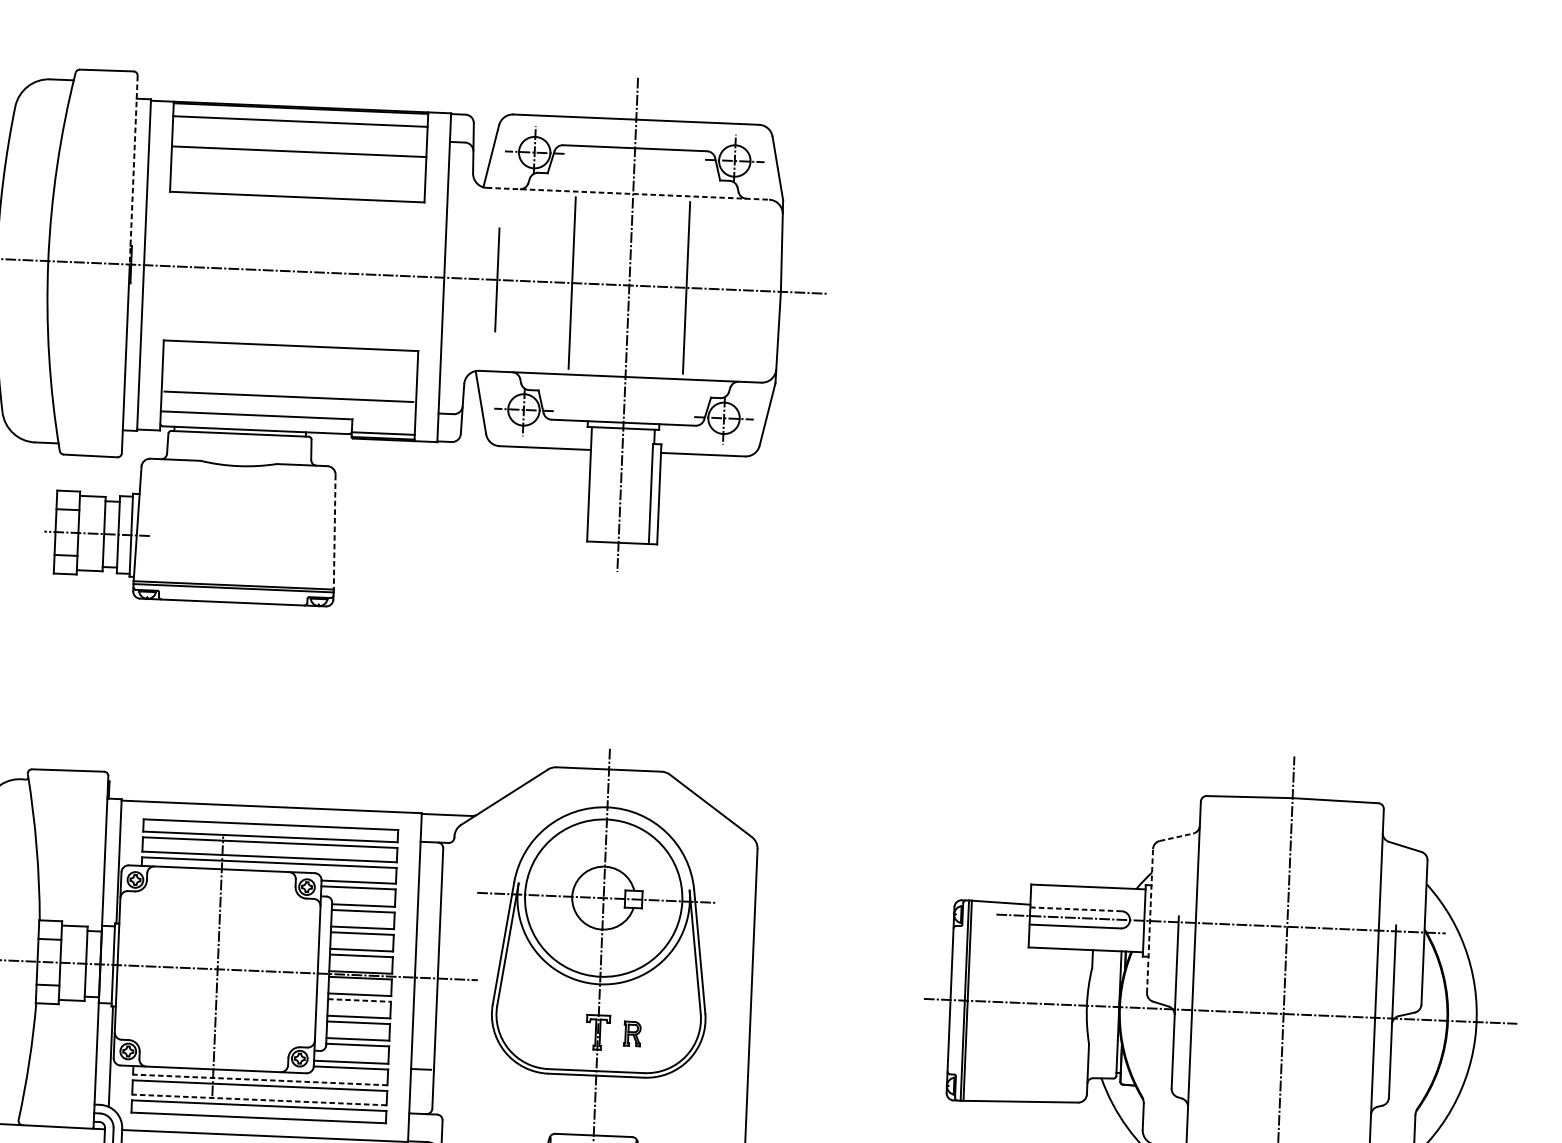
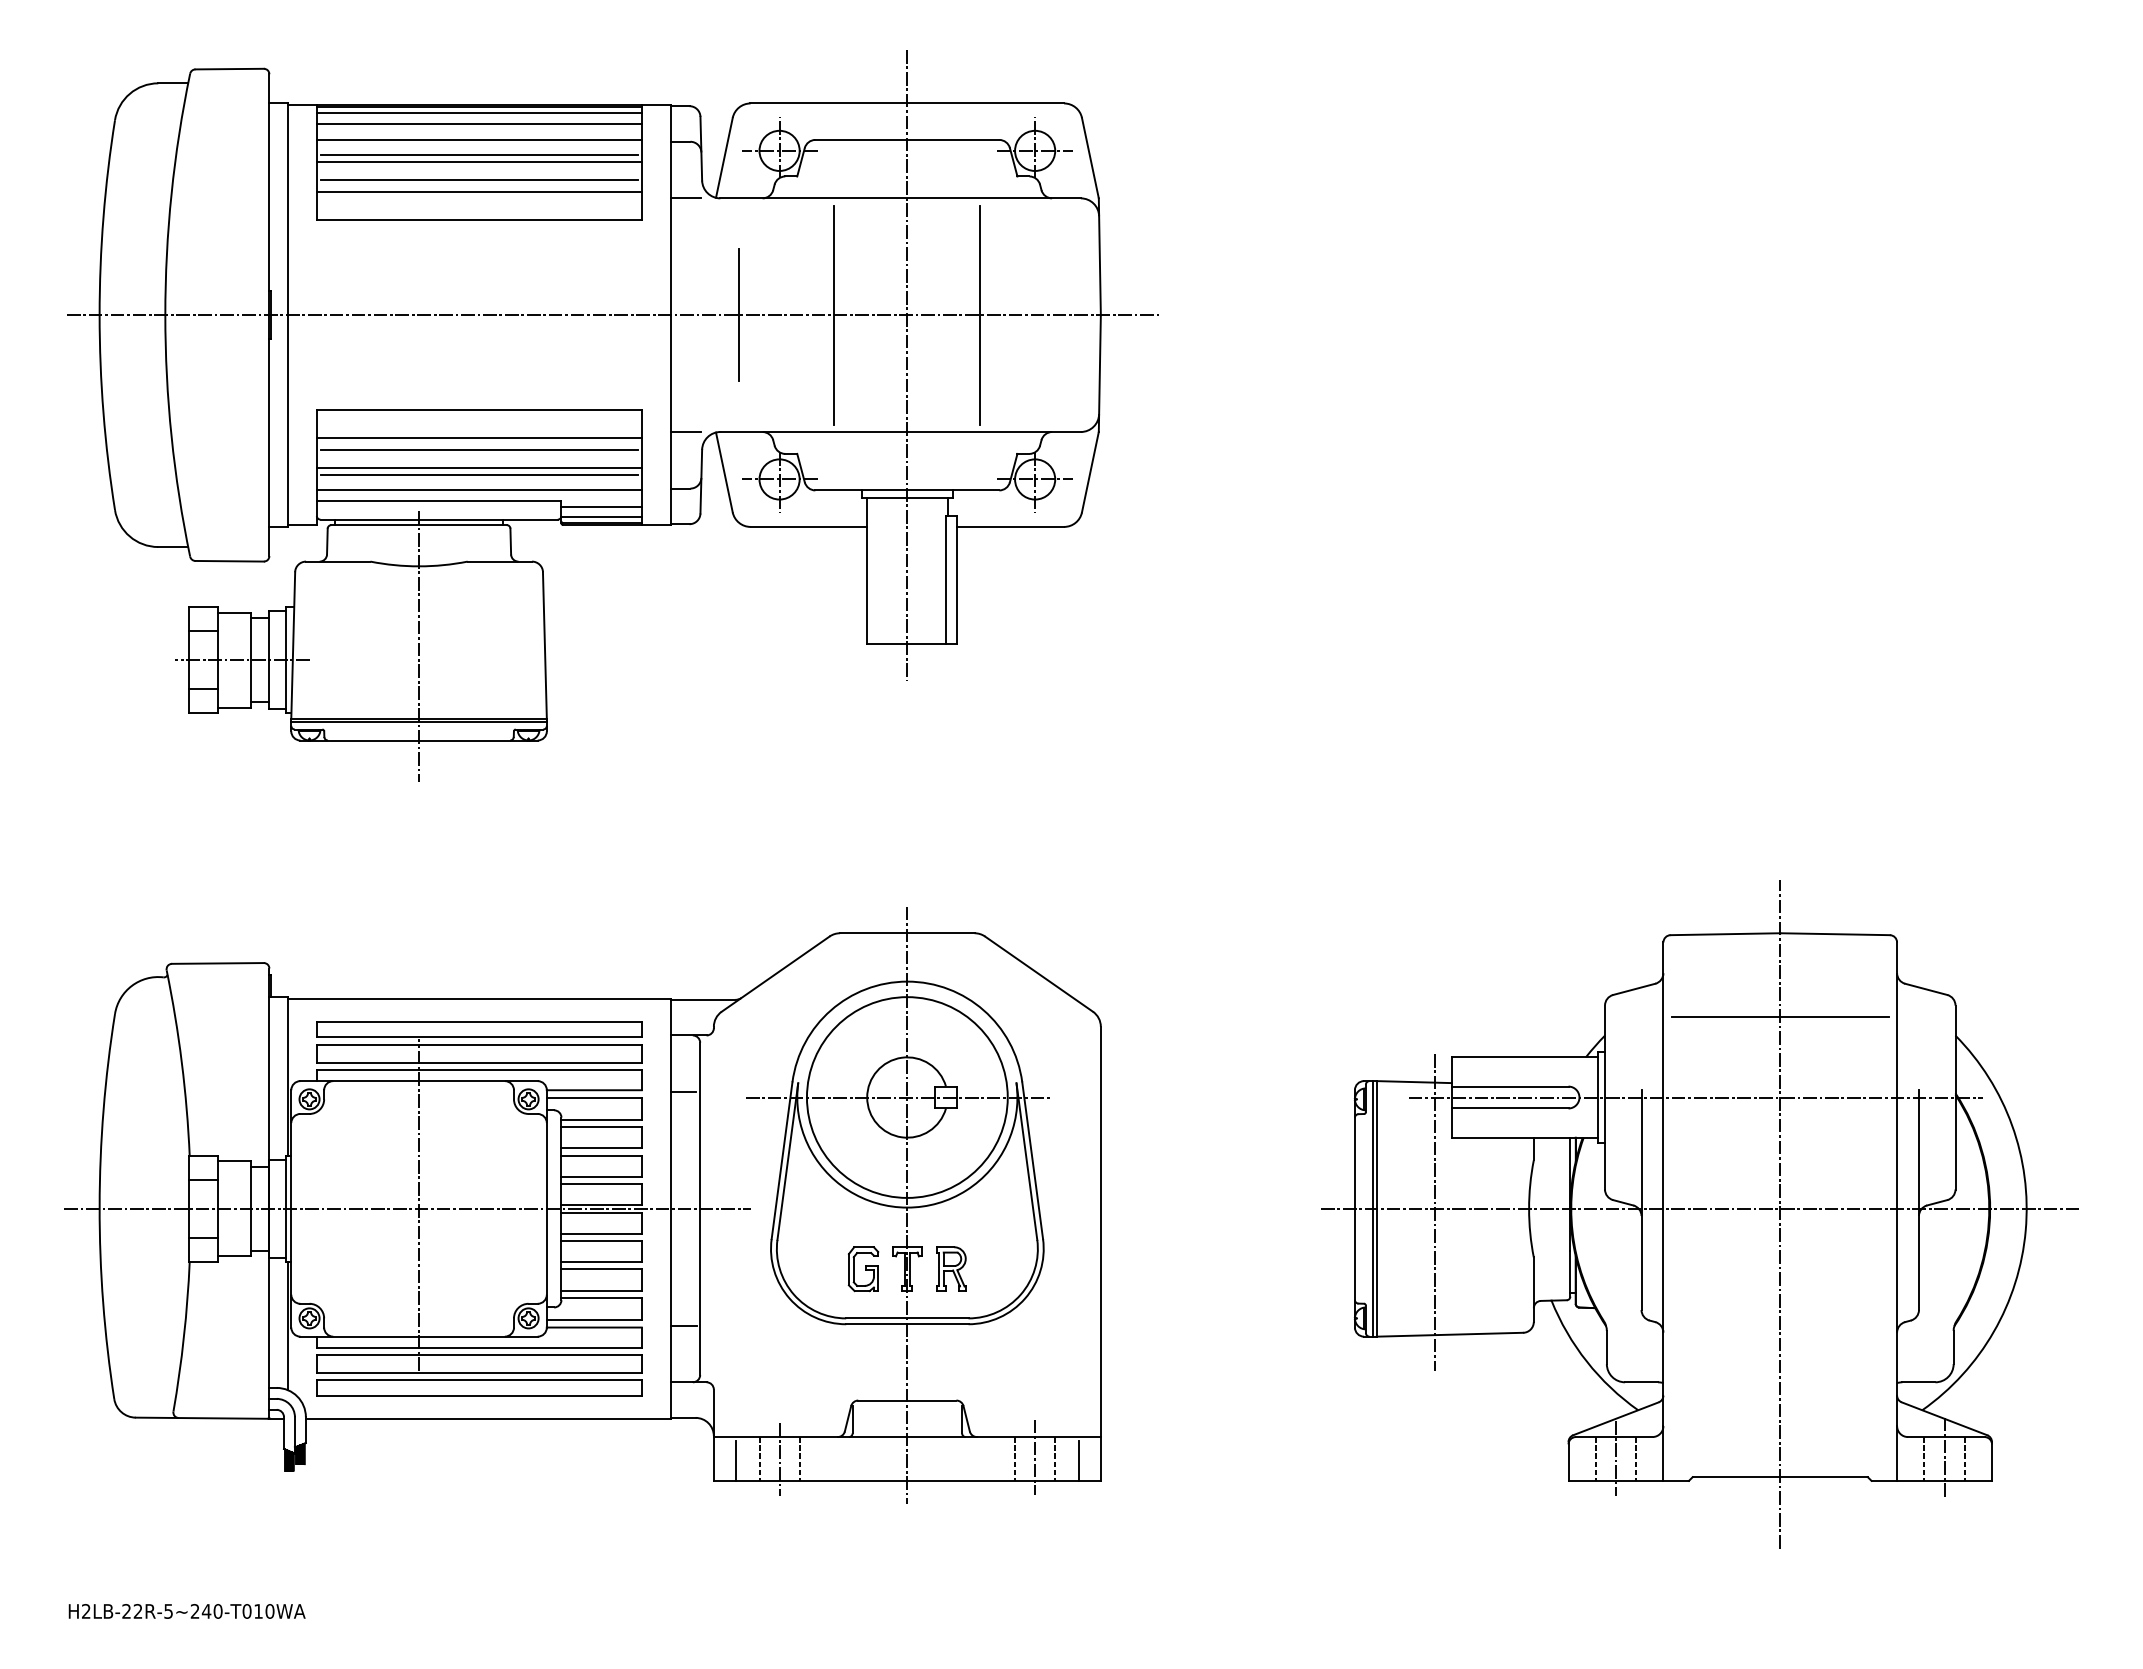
line: (300, 113) -> (478, 113), added
line: (299, 134) -> (478, 140), added
line: (299, 146) -> (479, 155), added
line: (298, 165) -> (479, 179), added
line: (133, 170) -> (269, 195), dashed -> solid
line: (297, 174) -> (478, 191), added
line: (459, 186) -> (685, 198), added
line: (628, 193) -> (901, 198), dashed -> solid
line: (289, 367) -> (478, 438), added
line: (451, 370) -> (685, 432), added
line: (289, 377) -> (479, 450), added
line: (288, 391) -> (478, 468), added
line: (287, 408) -> (478, 490), added
line: (383, 425) -> (601, 506), added
line: (236, 528) -> (419, 646), added
line: (334, 532) -> (544, 645), dashed -> solid
line: (1176, 837) -> (1634, 989), dashed -> solid
line: (1290, 864) -> (1780, 1017), added
line: (428, 886) -> (683, 1092), added
line: (1075, 909) -> (1509, 1086), dashed -> solid
line: (1150, 921) -> (1605, 1097), dashed -> solid
line: (360, 1000) -> (602, 1241), dashed -> solid
line: (1013, 1004) -> (1435, 1211), added
part: (563, 1031) -> (863, 1269), added
part: (632, 1033) -> (951, 1268), size x1.43
line: (259, 1079) -> (478, 1347), dashed -> solid
line: (258, 1100) -> (478, 1373), dashed -> solid

